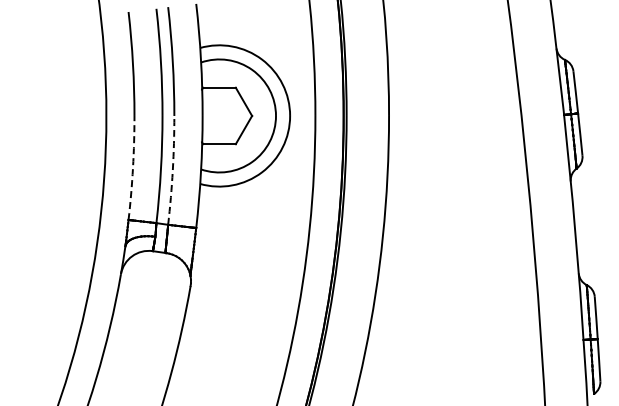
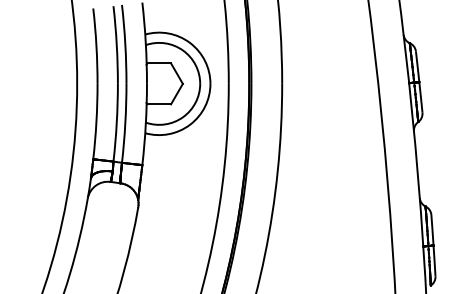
arc: (133, 168) -> (96, 121), dashed -> solid
arc: (172, 170) -> (125, 123), dashed -> solid

